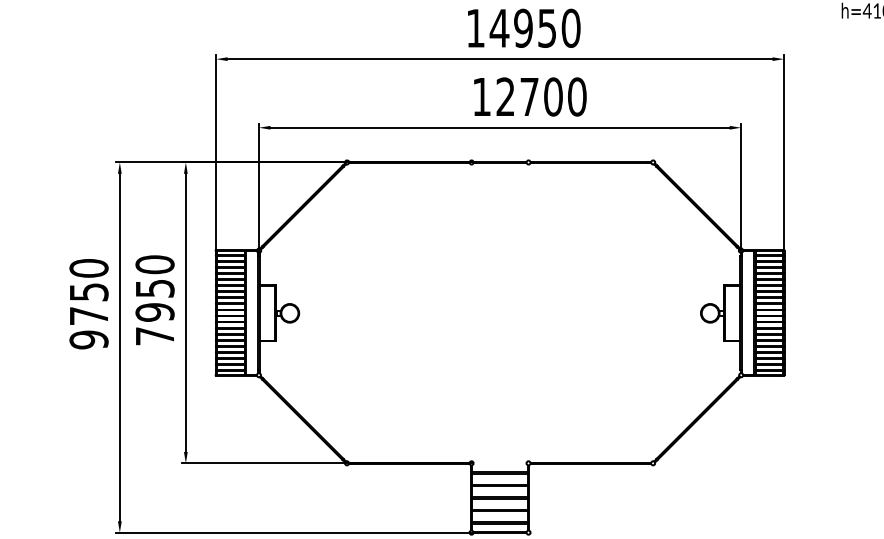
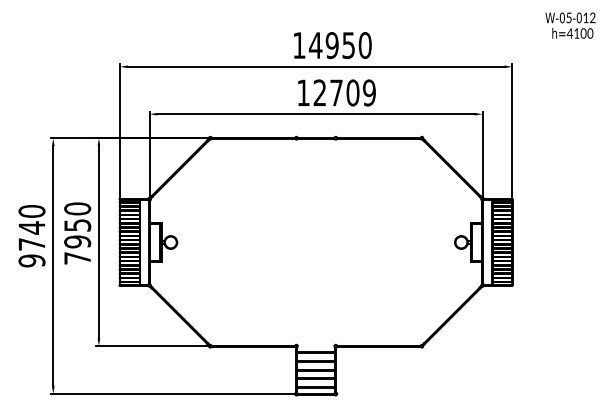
text: (577, 96) -> (369, 92), 12700 -> 12709
text: (88, 291) -> (31, 227), 9750 -> 9740

